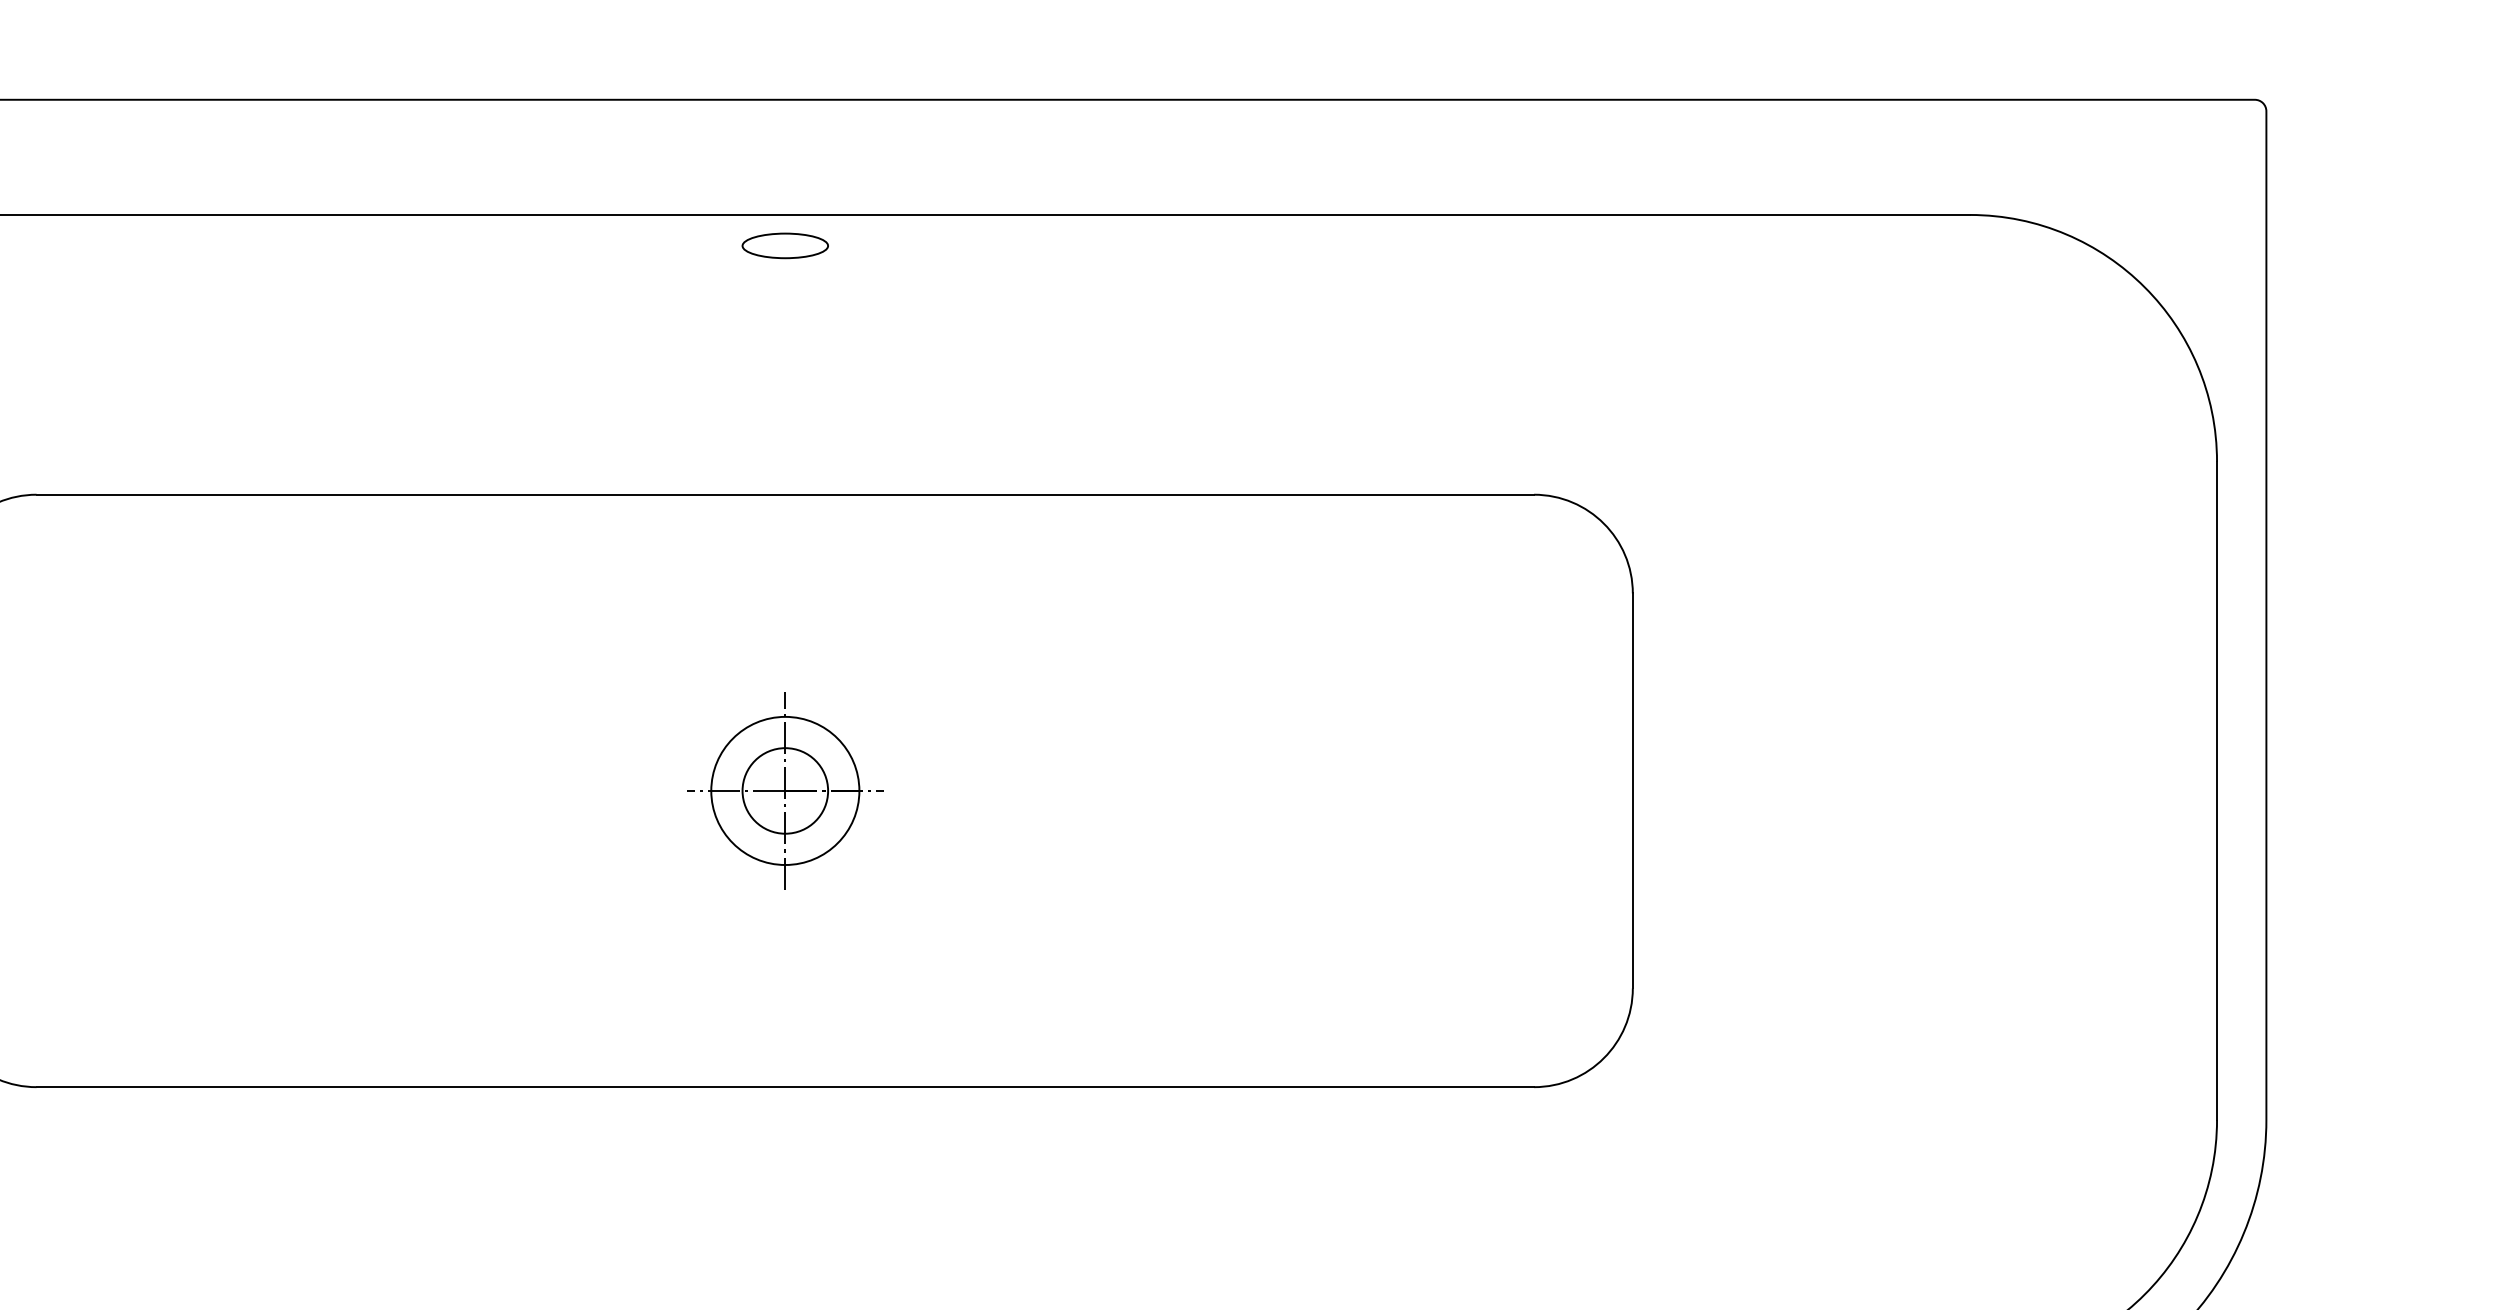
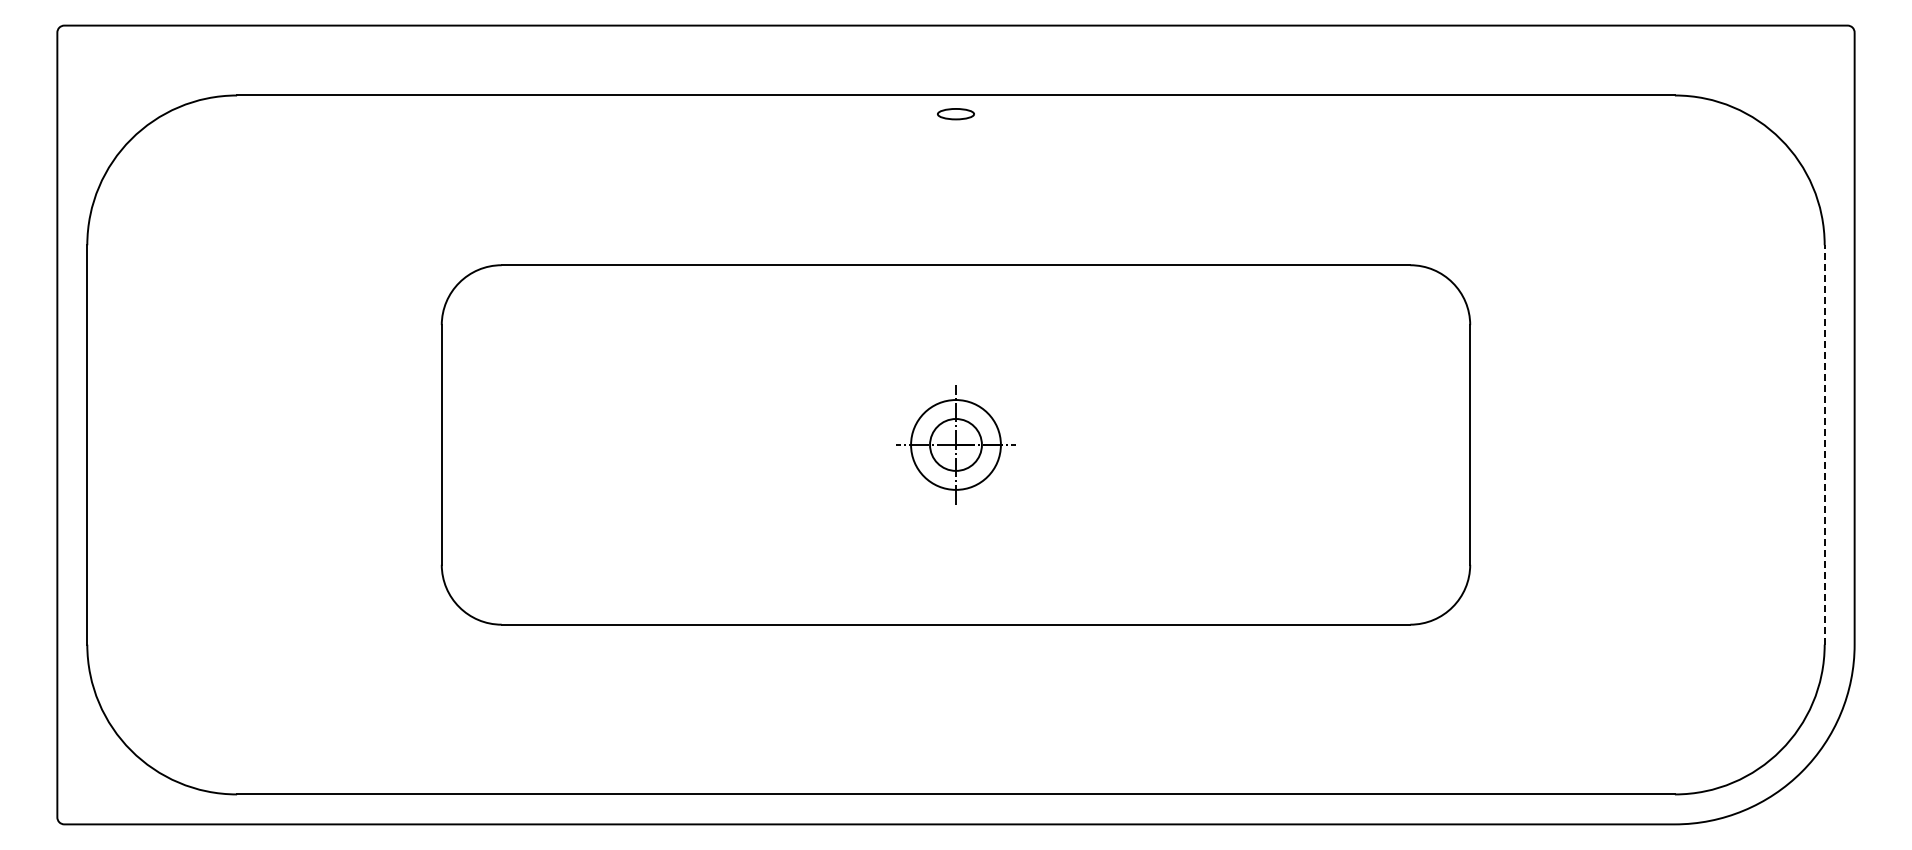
part: (784, 244) -> (955, 113), size x0.7
line: (2216, 790) -> (1824, 444), solid -> dashed

